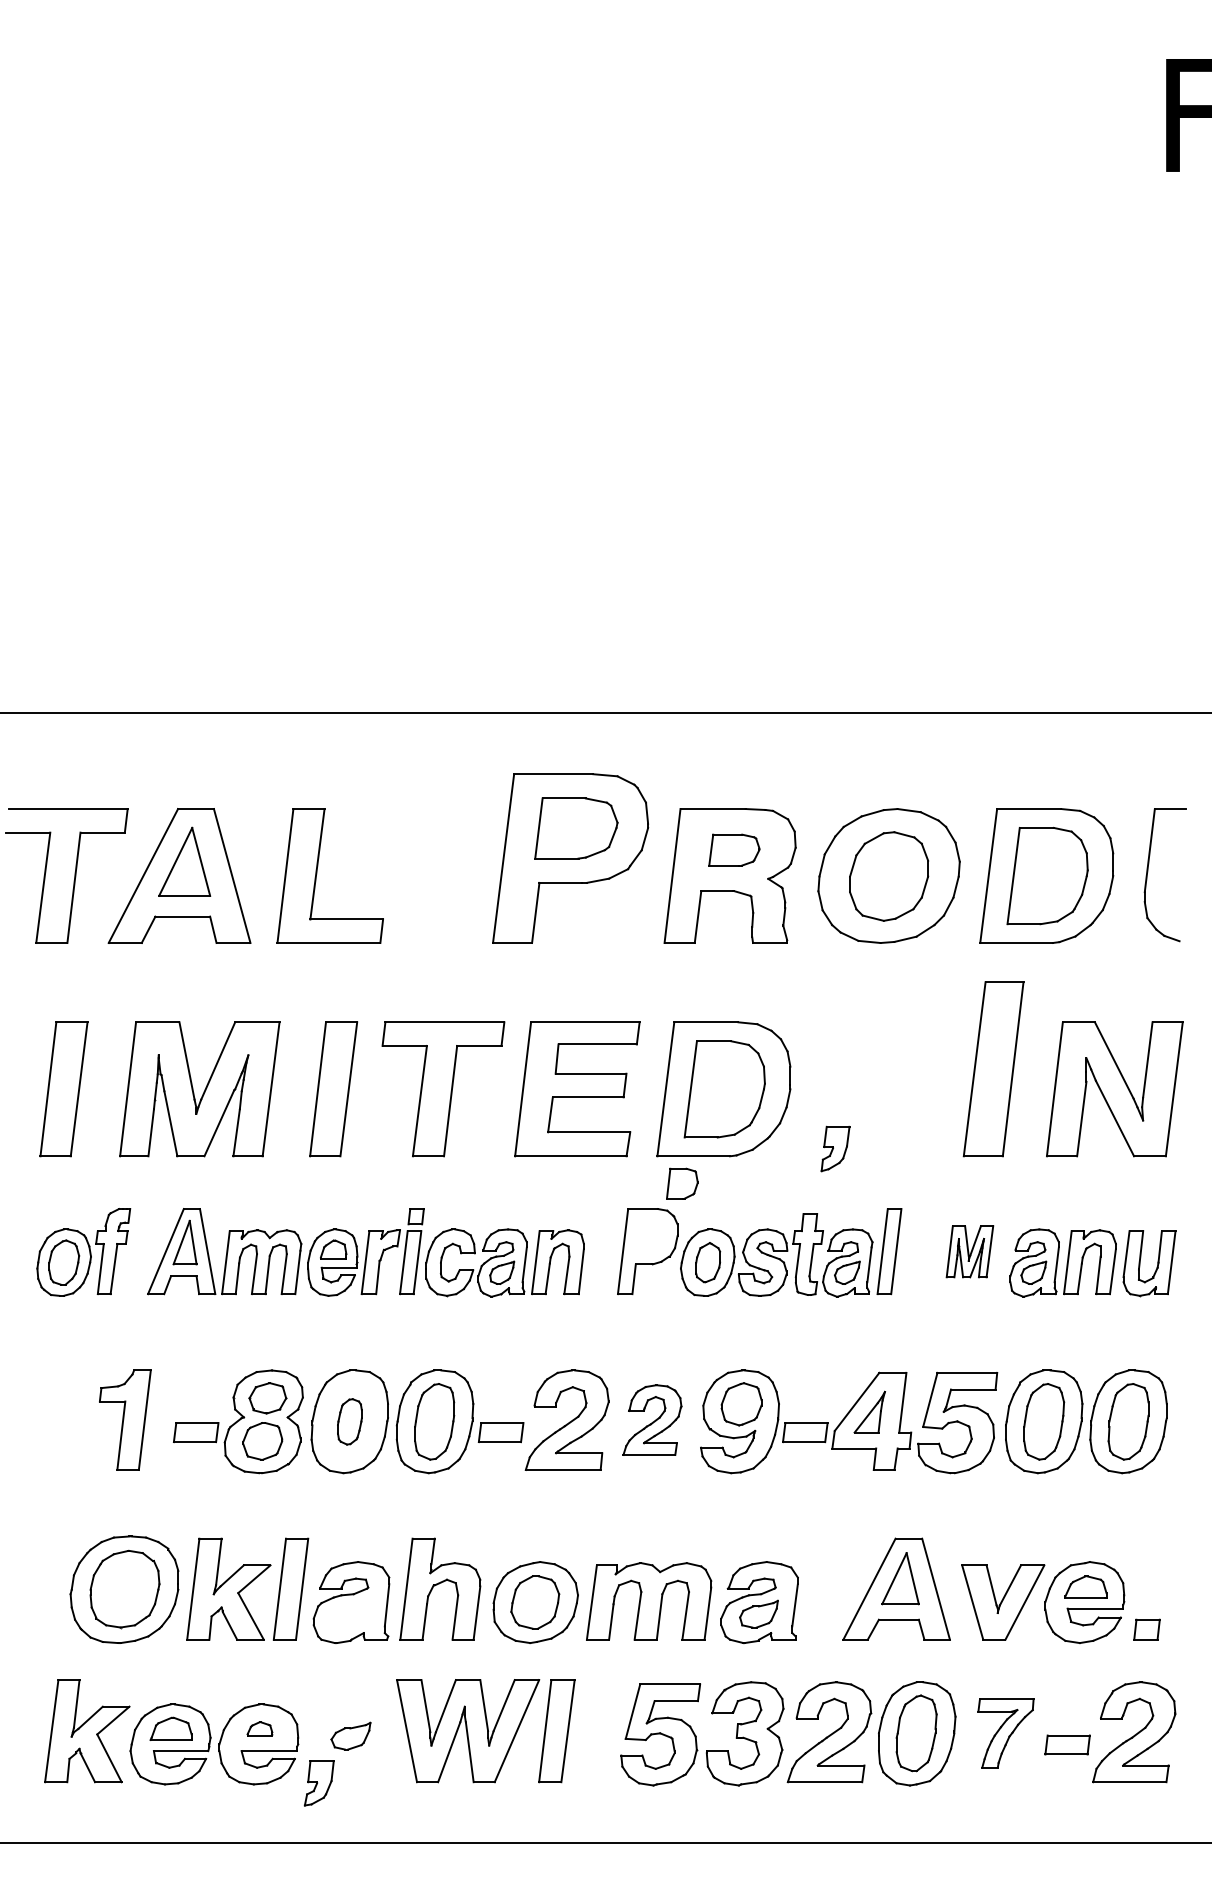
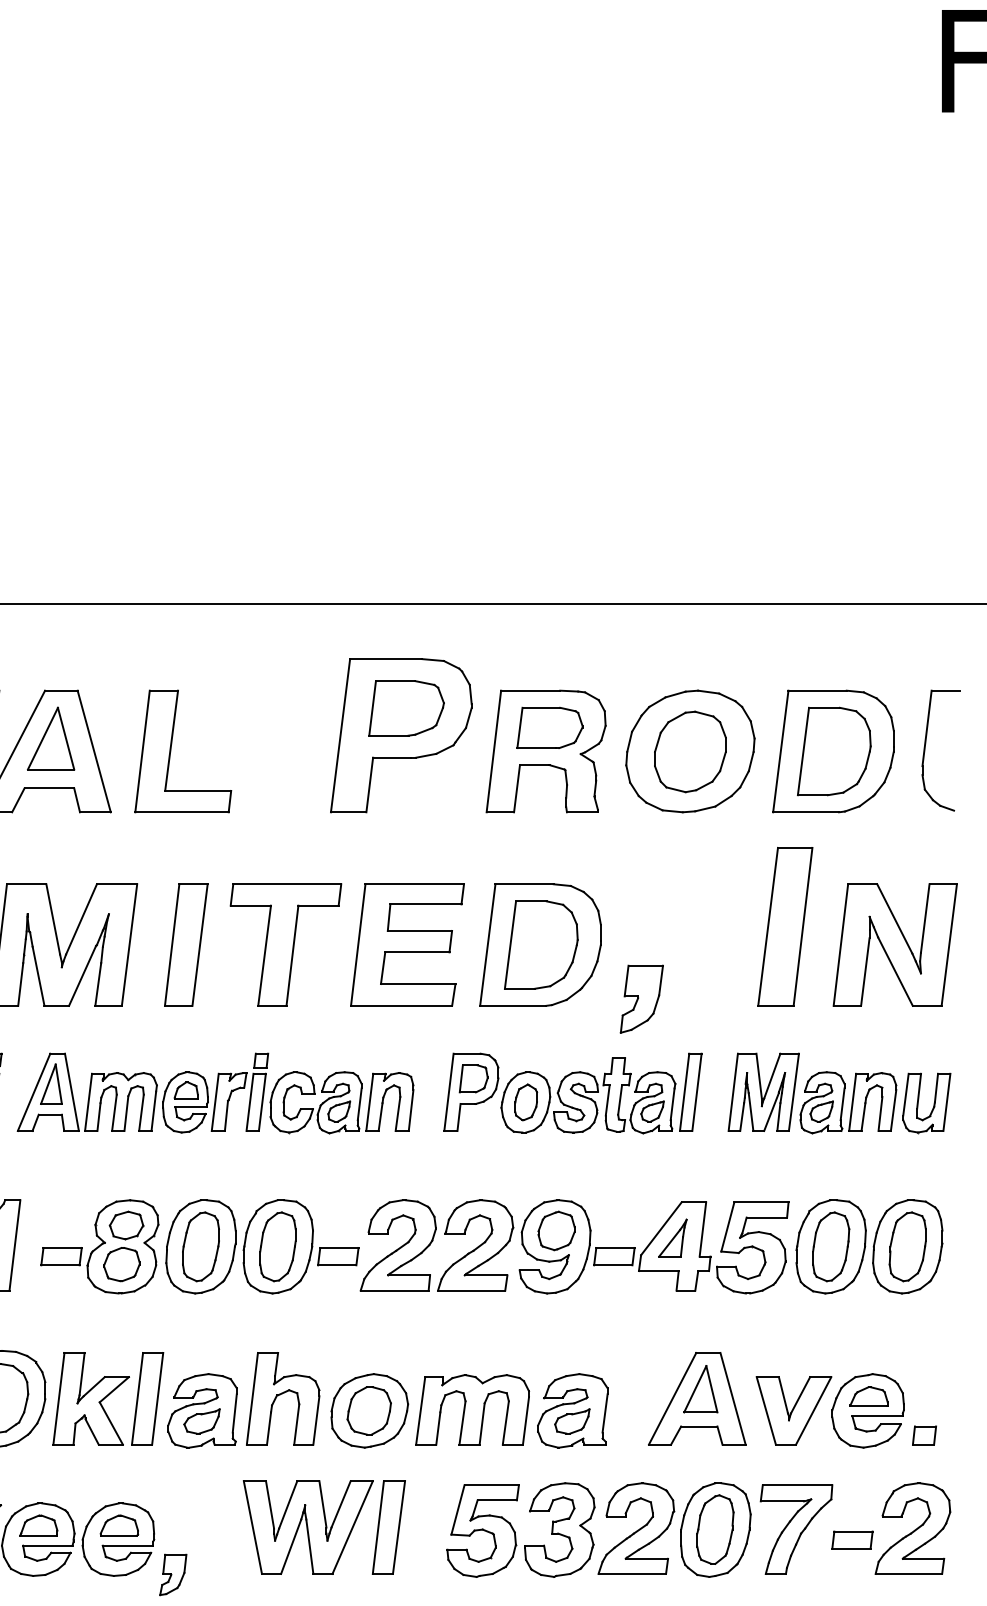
part: (734, 850) -> (550, 728), size x1.43
part: (835, 1148) -> (641, 998), size x1.67
part: (682, 1183) -> (473, 1078), moved
part: (969, 1251) -> (763, 1092), size x1.67
part: (652, 1419) -> (475, 1244), size x1.43
part: (349, 1421) -> (200, 1246), size x1.67
part: (259, 1728) -> (119, 1525), size x1.67
part: (1005, 1733) -> (796, 1529), size x1.43
part: (350, 1735) -> (201, 1420), moved

